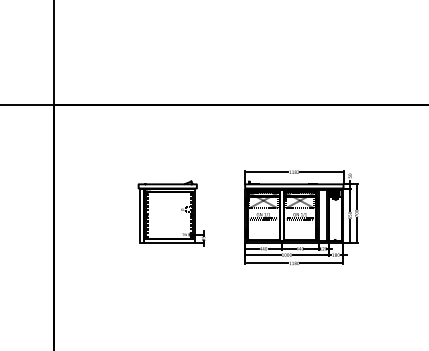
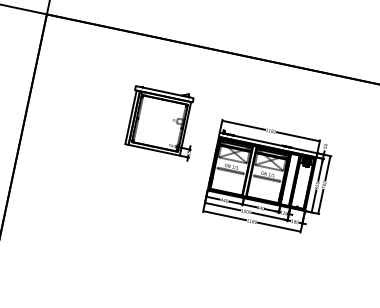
part: (171, 213) -> (162, 121), moved

